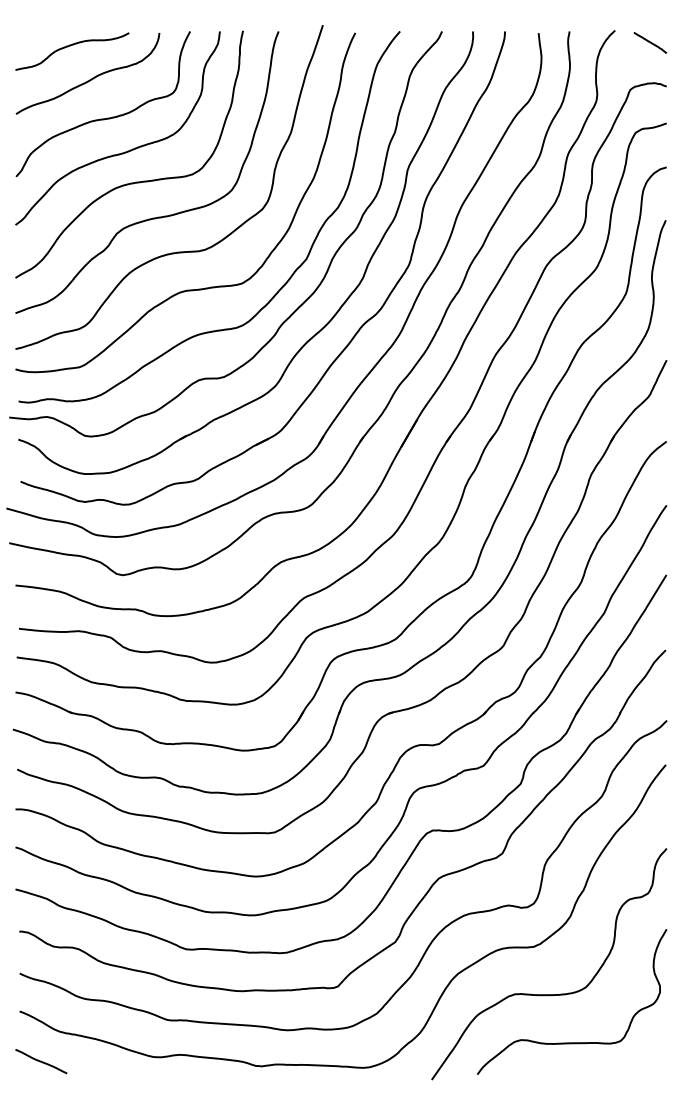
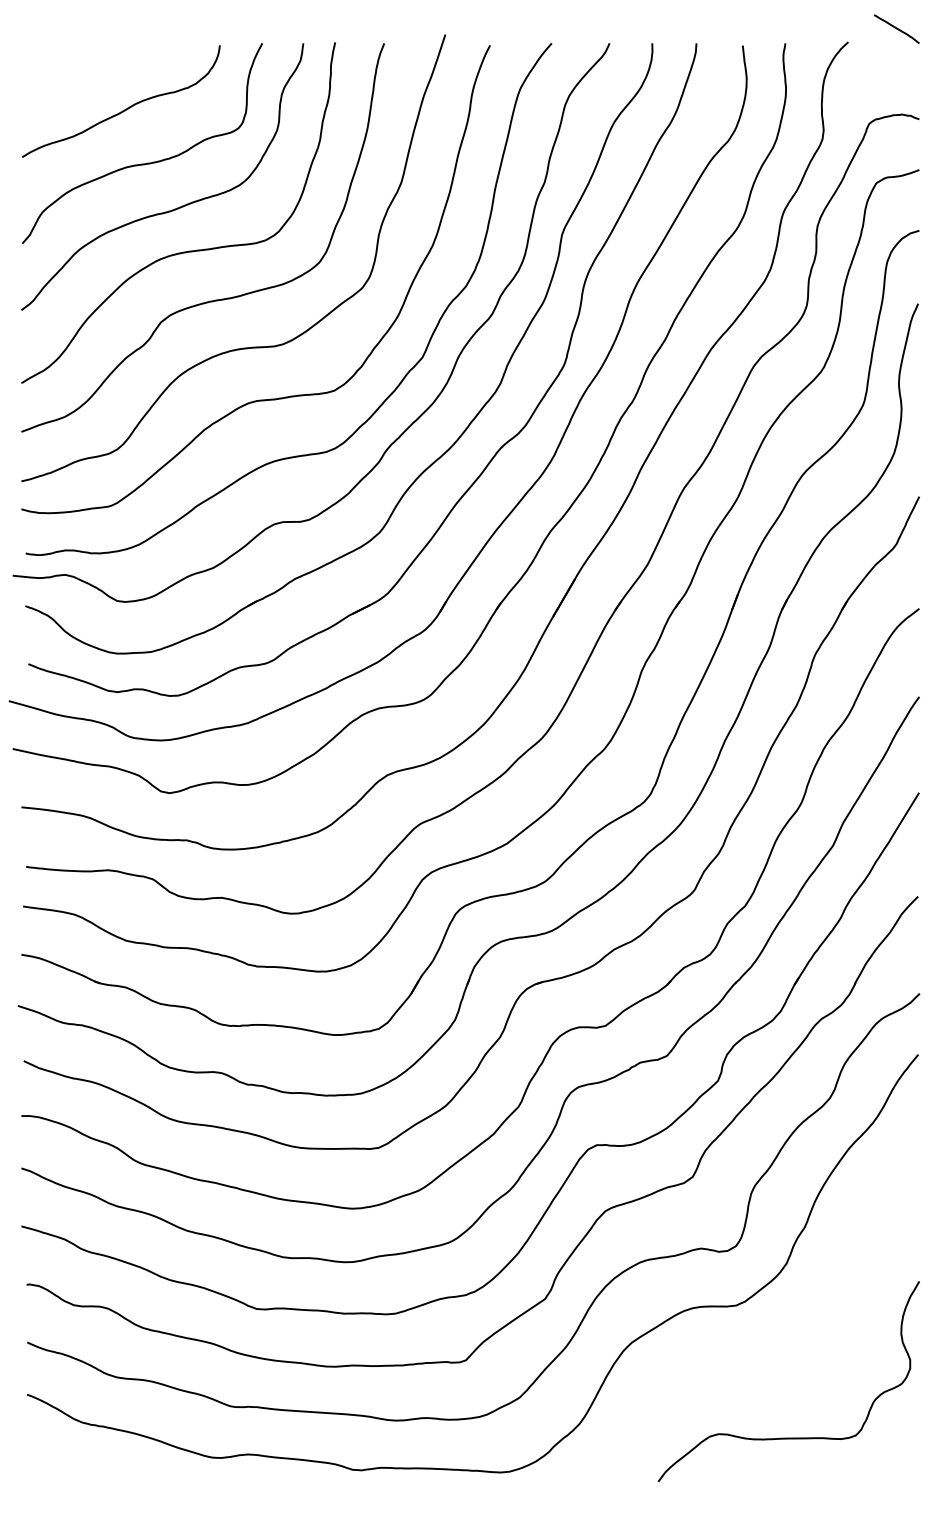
curve: (650, 43) -> (896, 29), moved
curve: (71, 46) -> (98, 63), removed
curve: (548, 994) -> (756, 1371), removed
curve: (40, 1061) -> (56, 1463), removed

